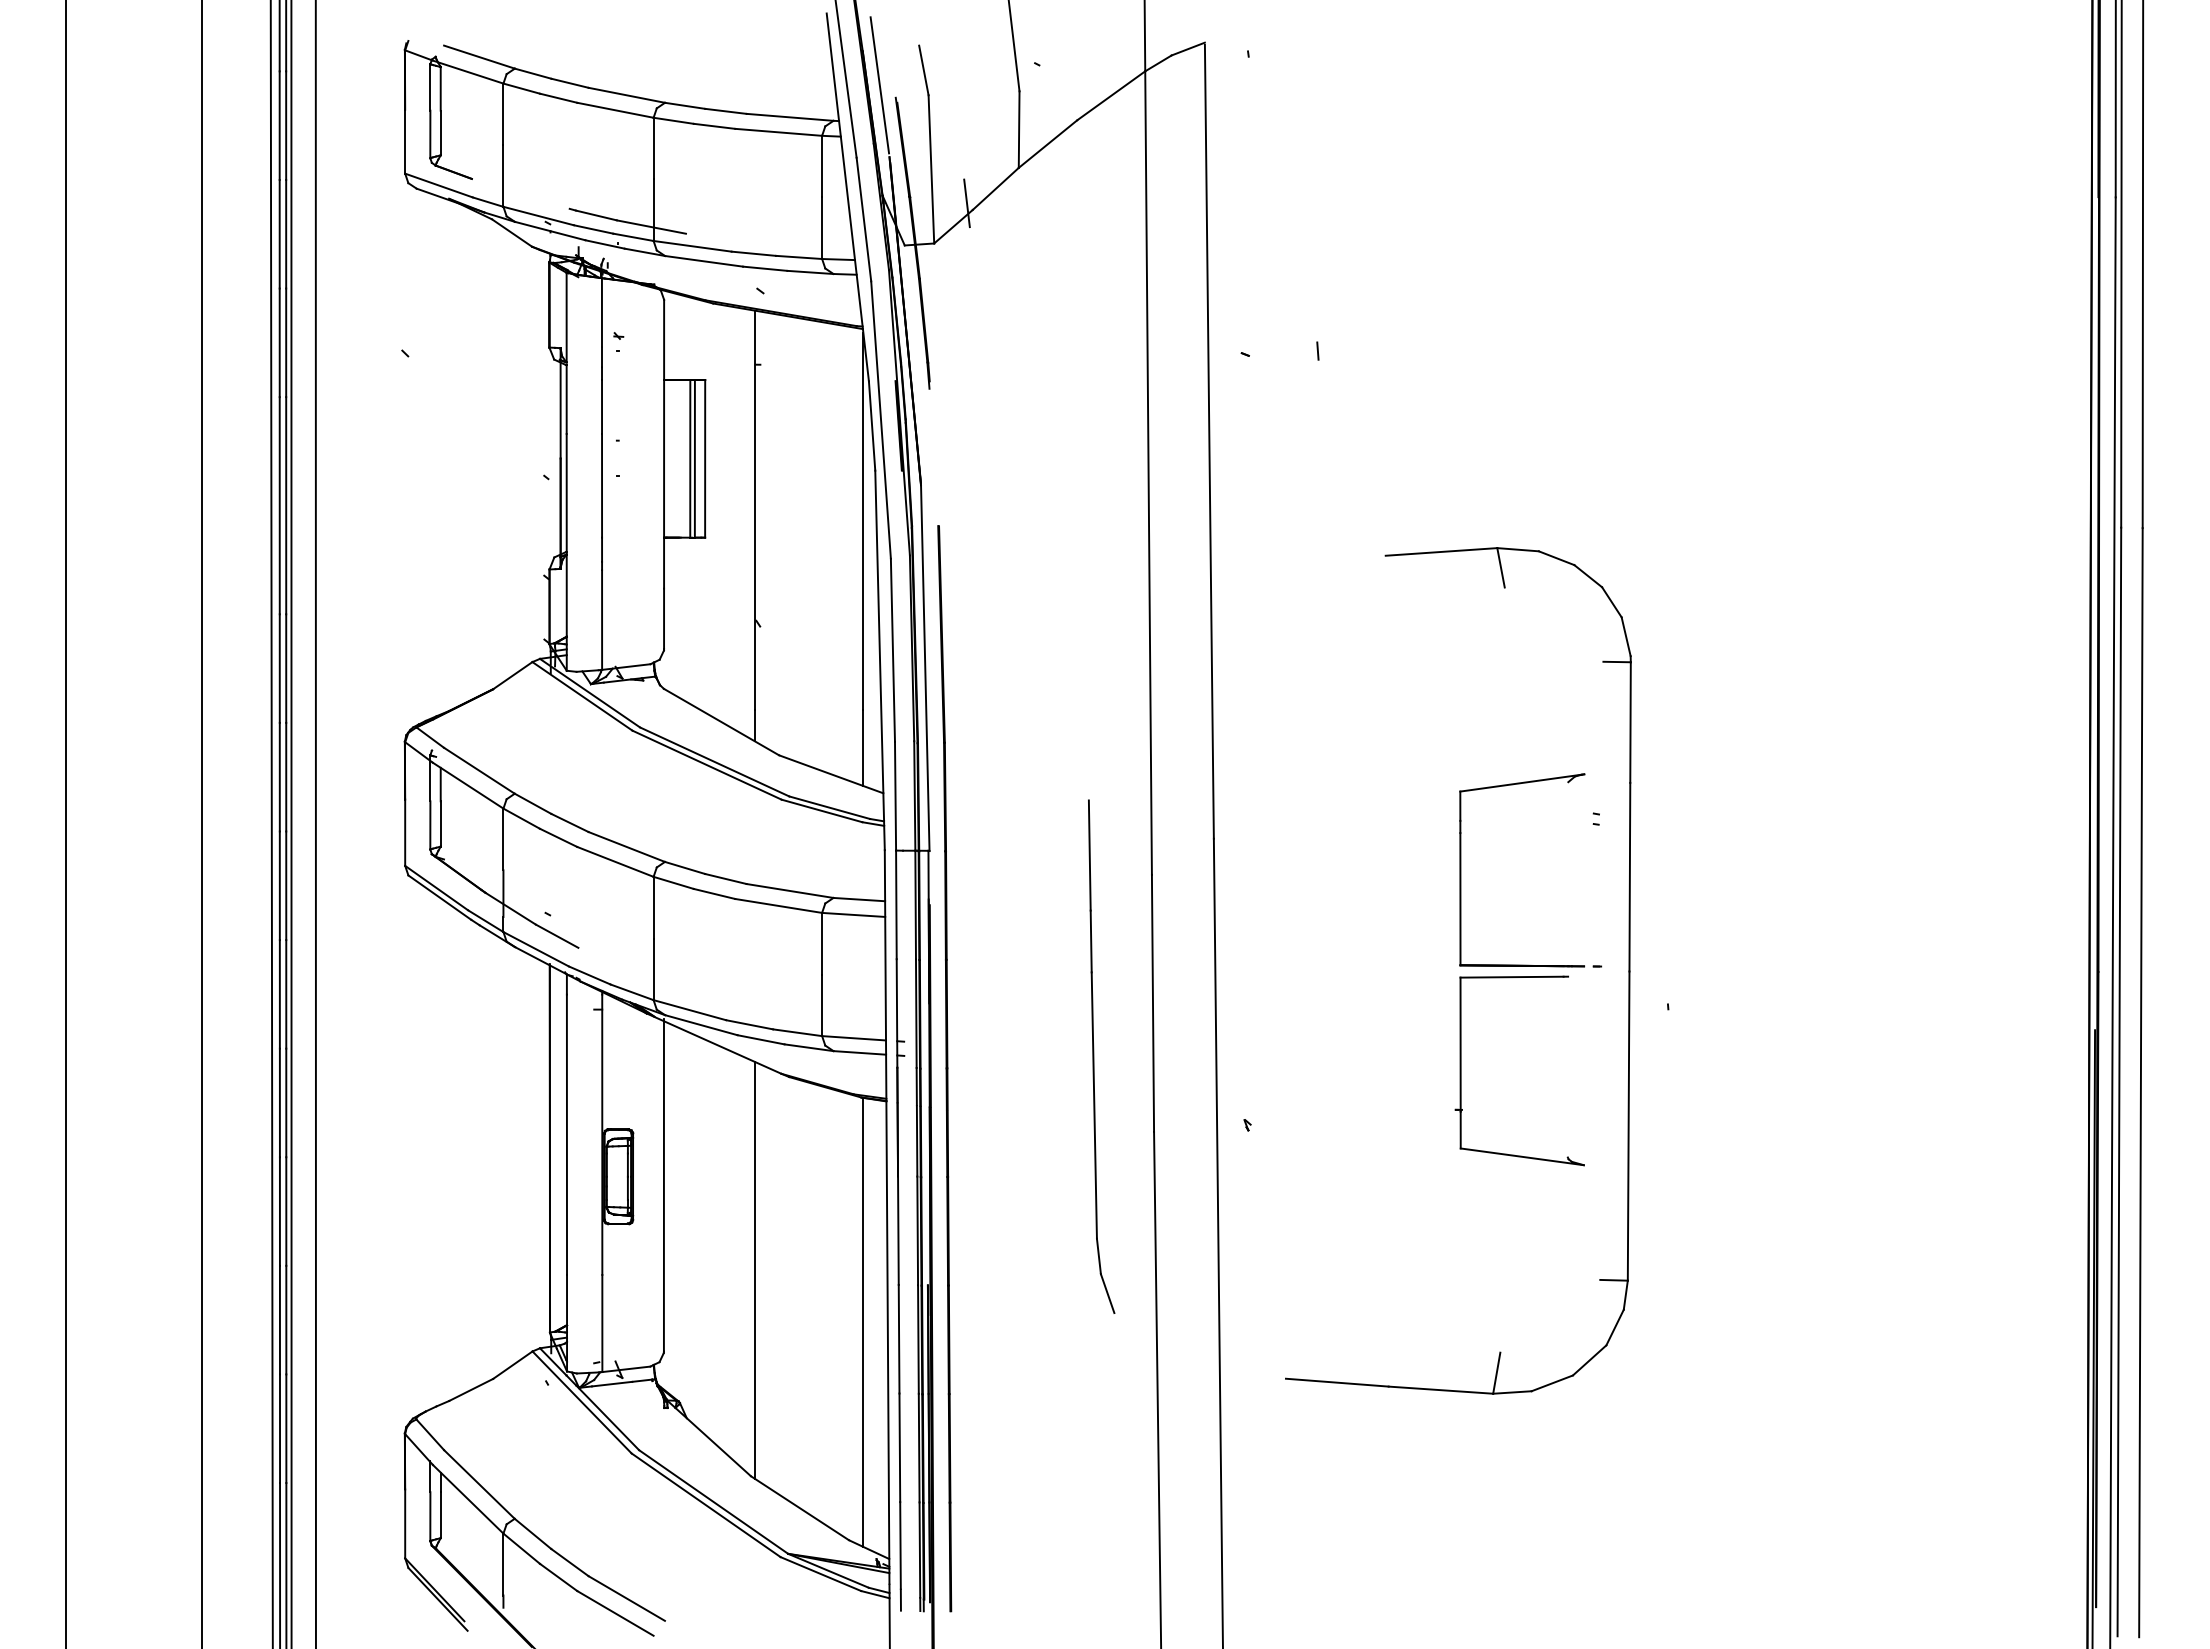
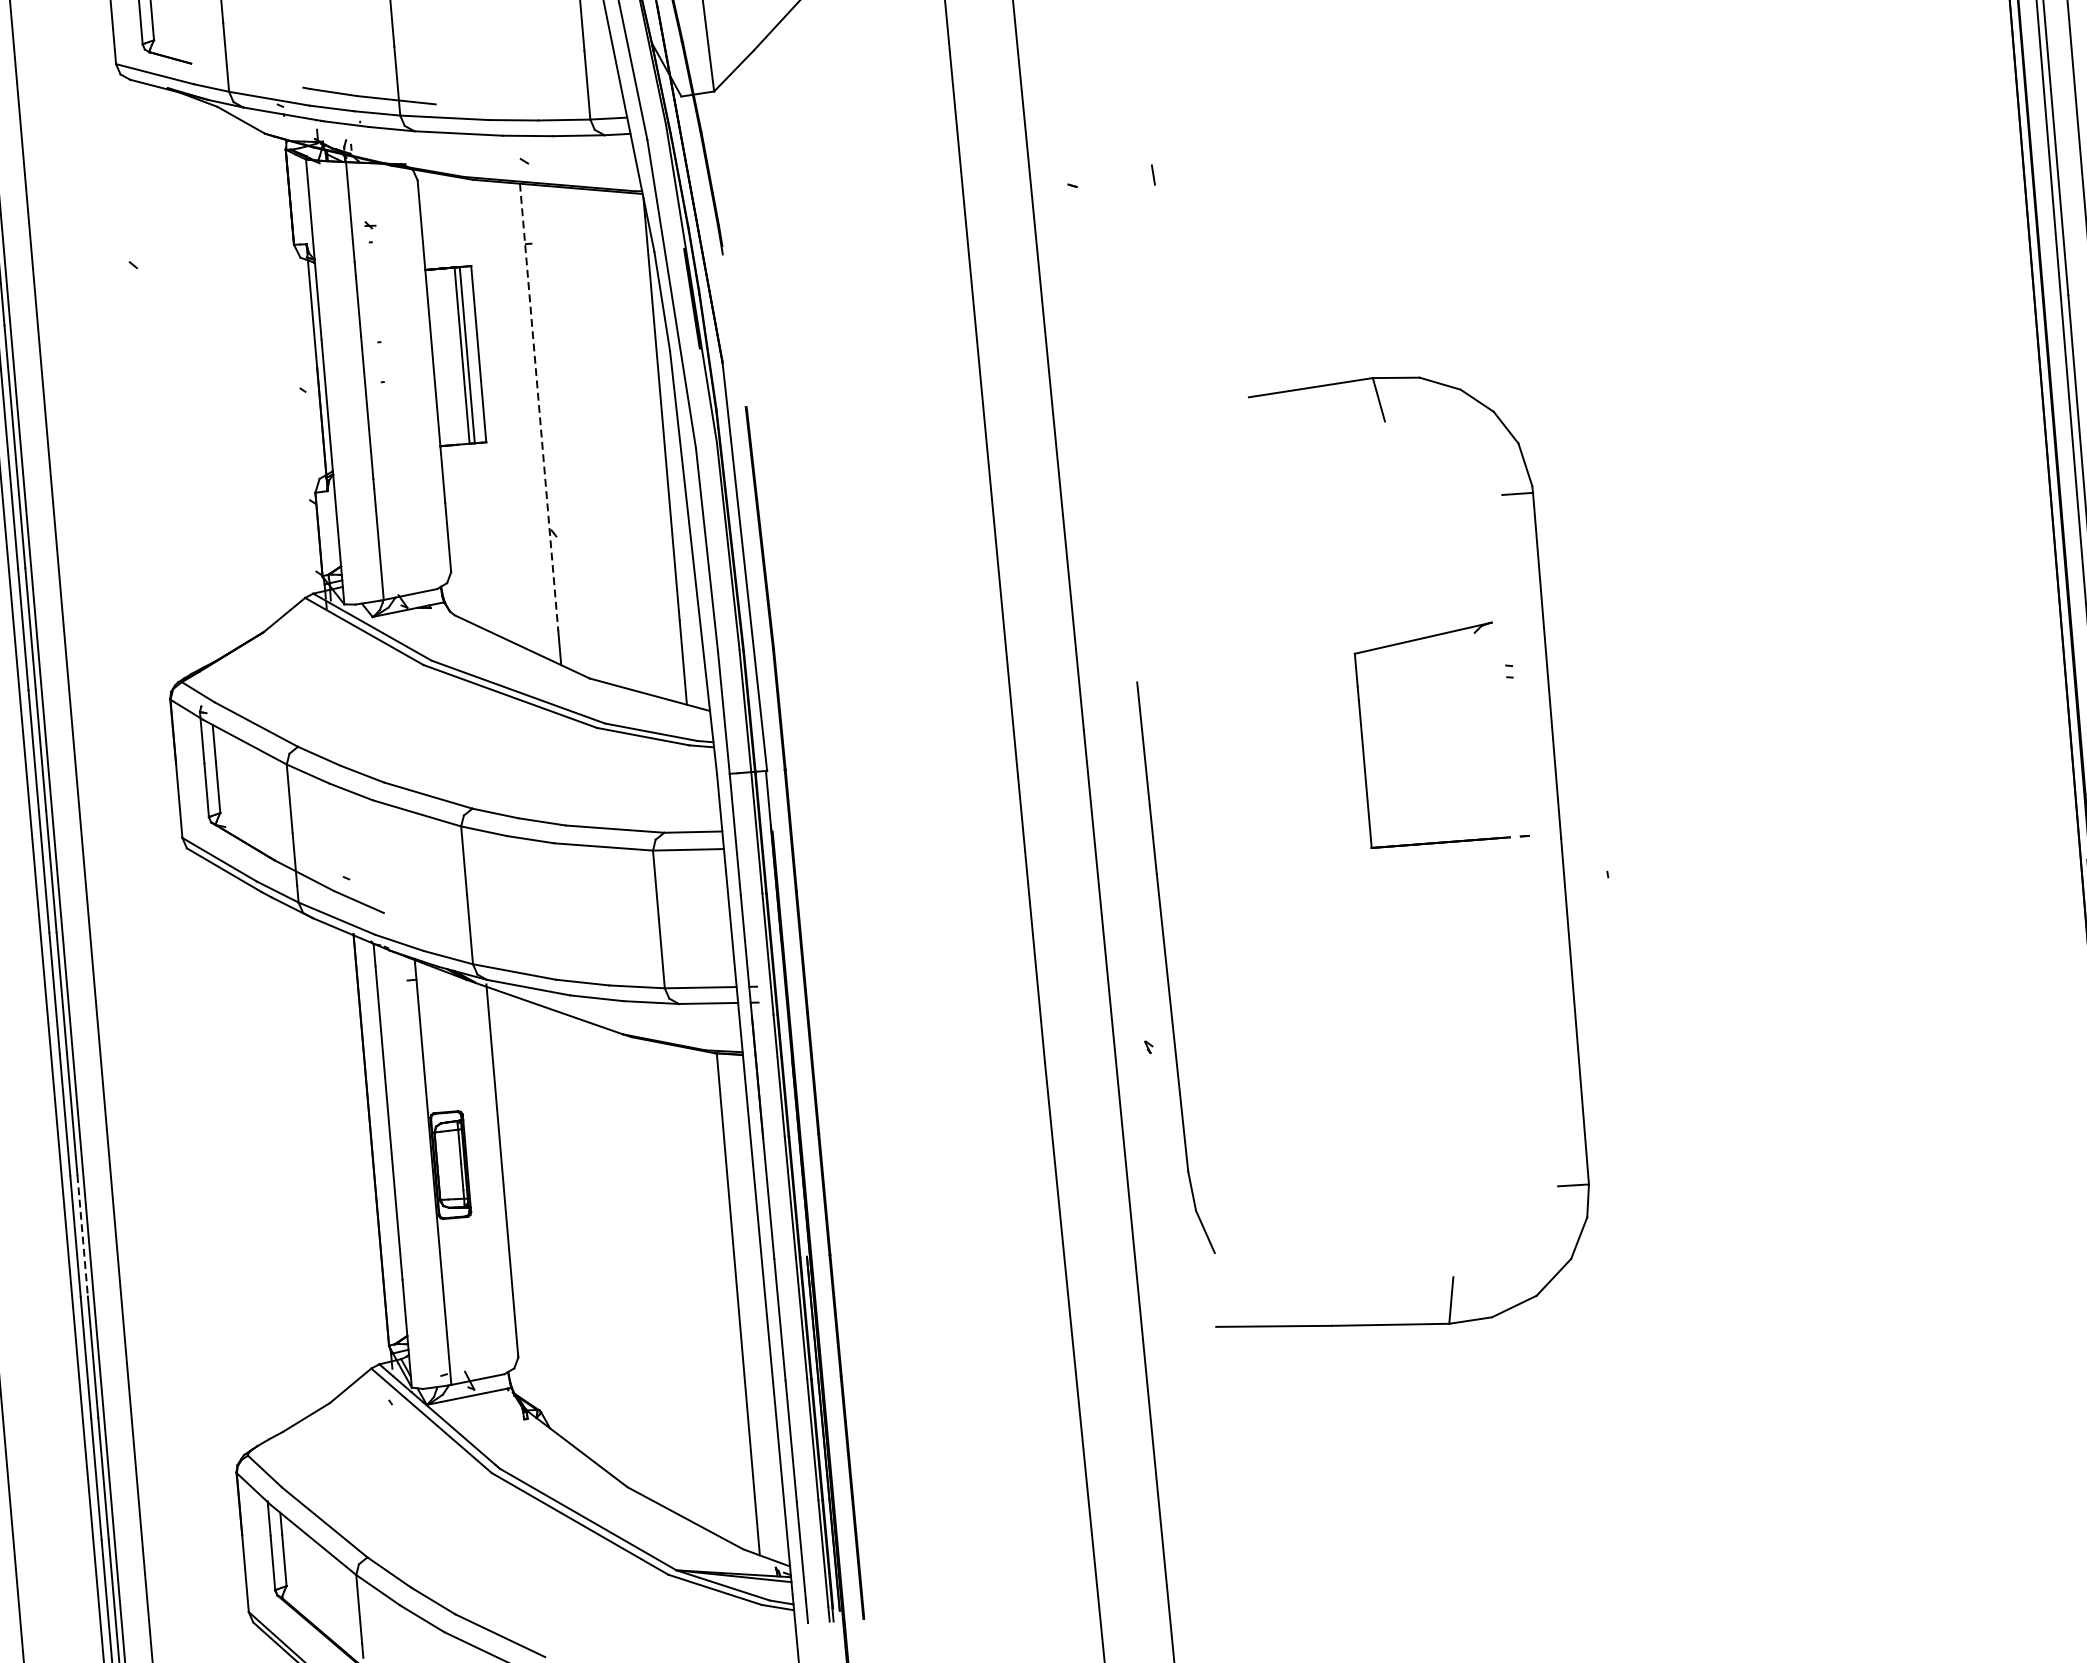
line: (966, 203) -> (746, 43), removed
line: (754, 510) -> (538, 407), solid -> dashed
part: (1094, 1056) -> (1168, 968), moved
part: (1461, 1070) -> (1382, 965), removed
line: (286, 1212) -> (82, 1236), solid -> dashed
line: (754, 1269) -> (611, 1255), removed

